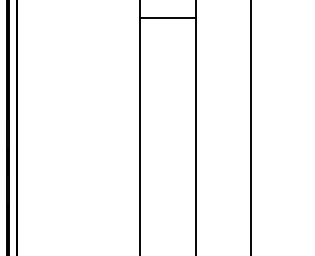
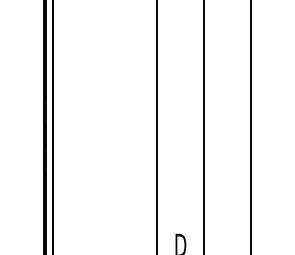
line: (168, 18) -> (180, 13), removed

